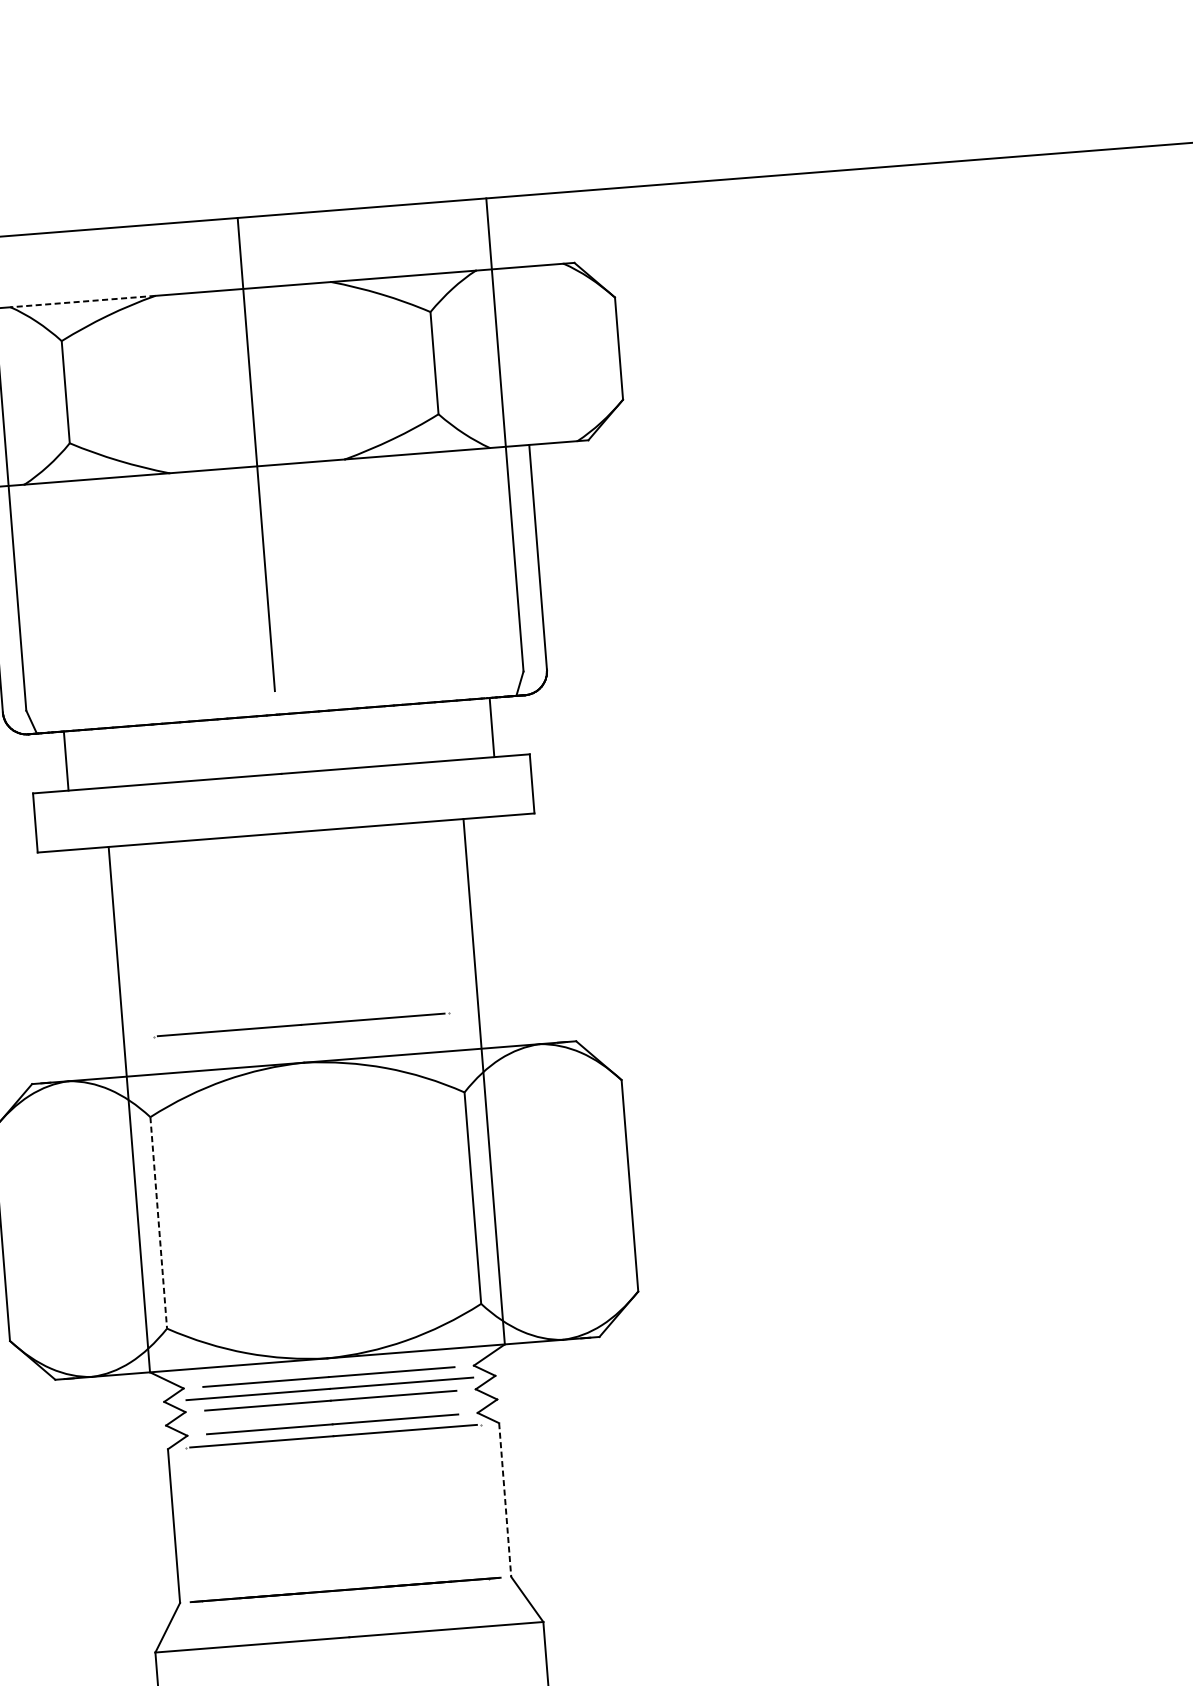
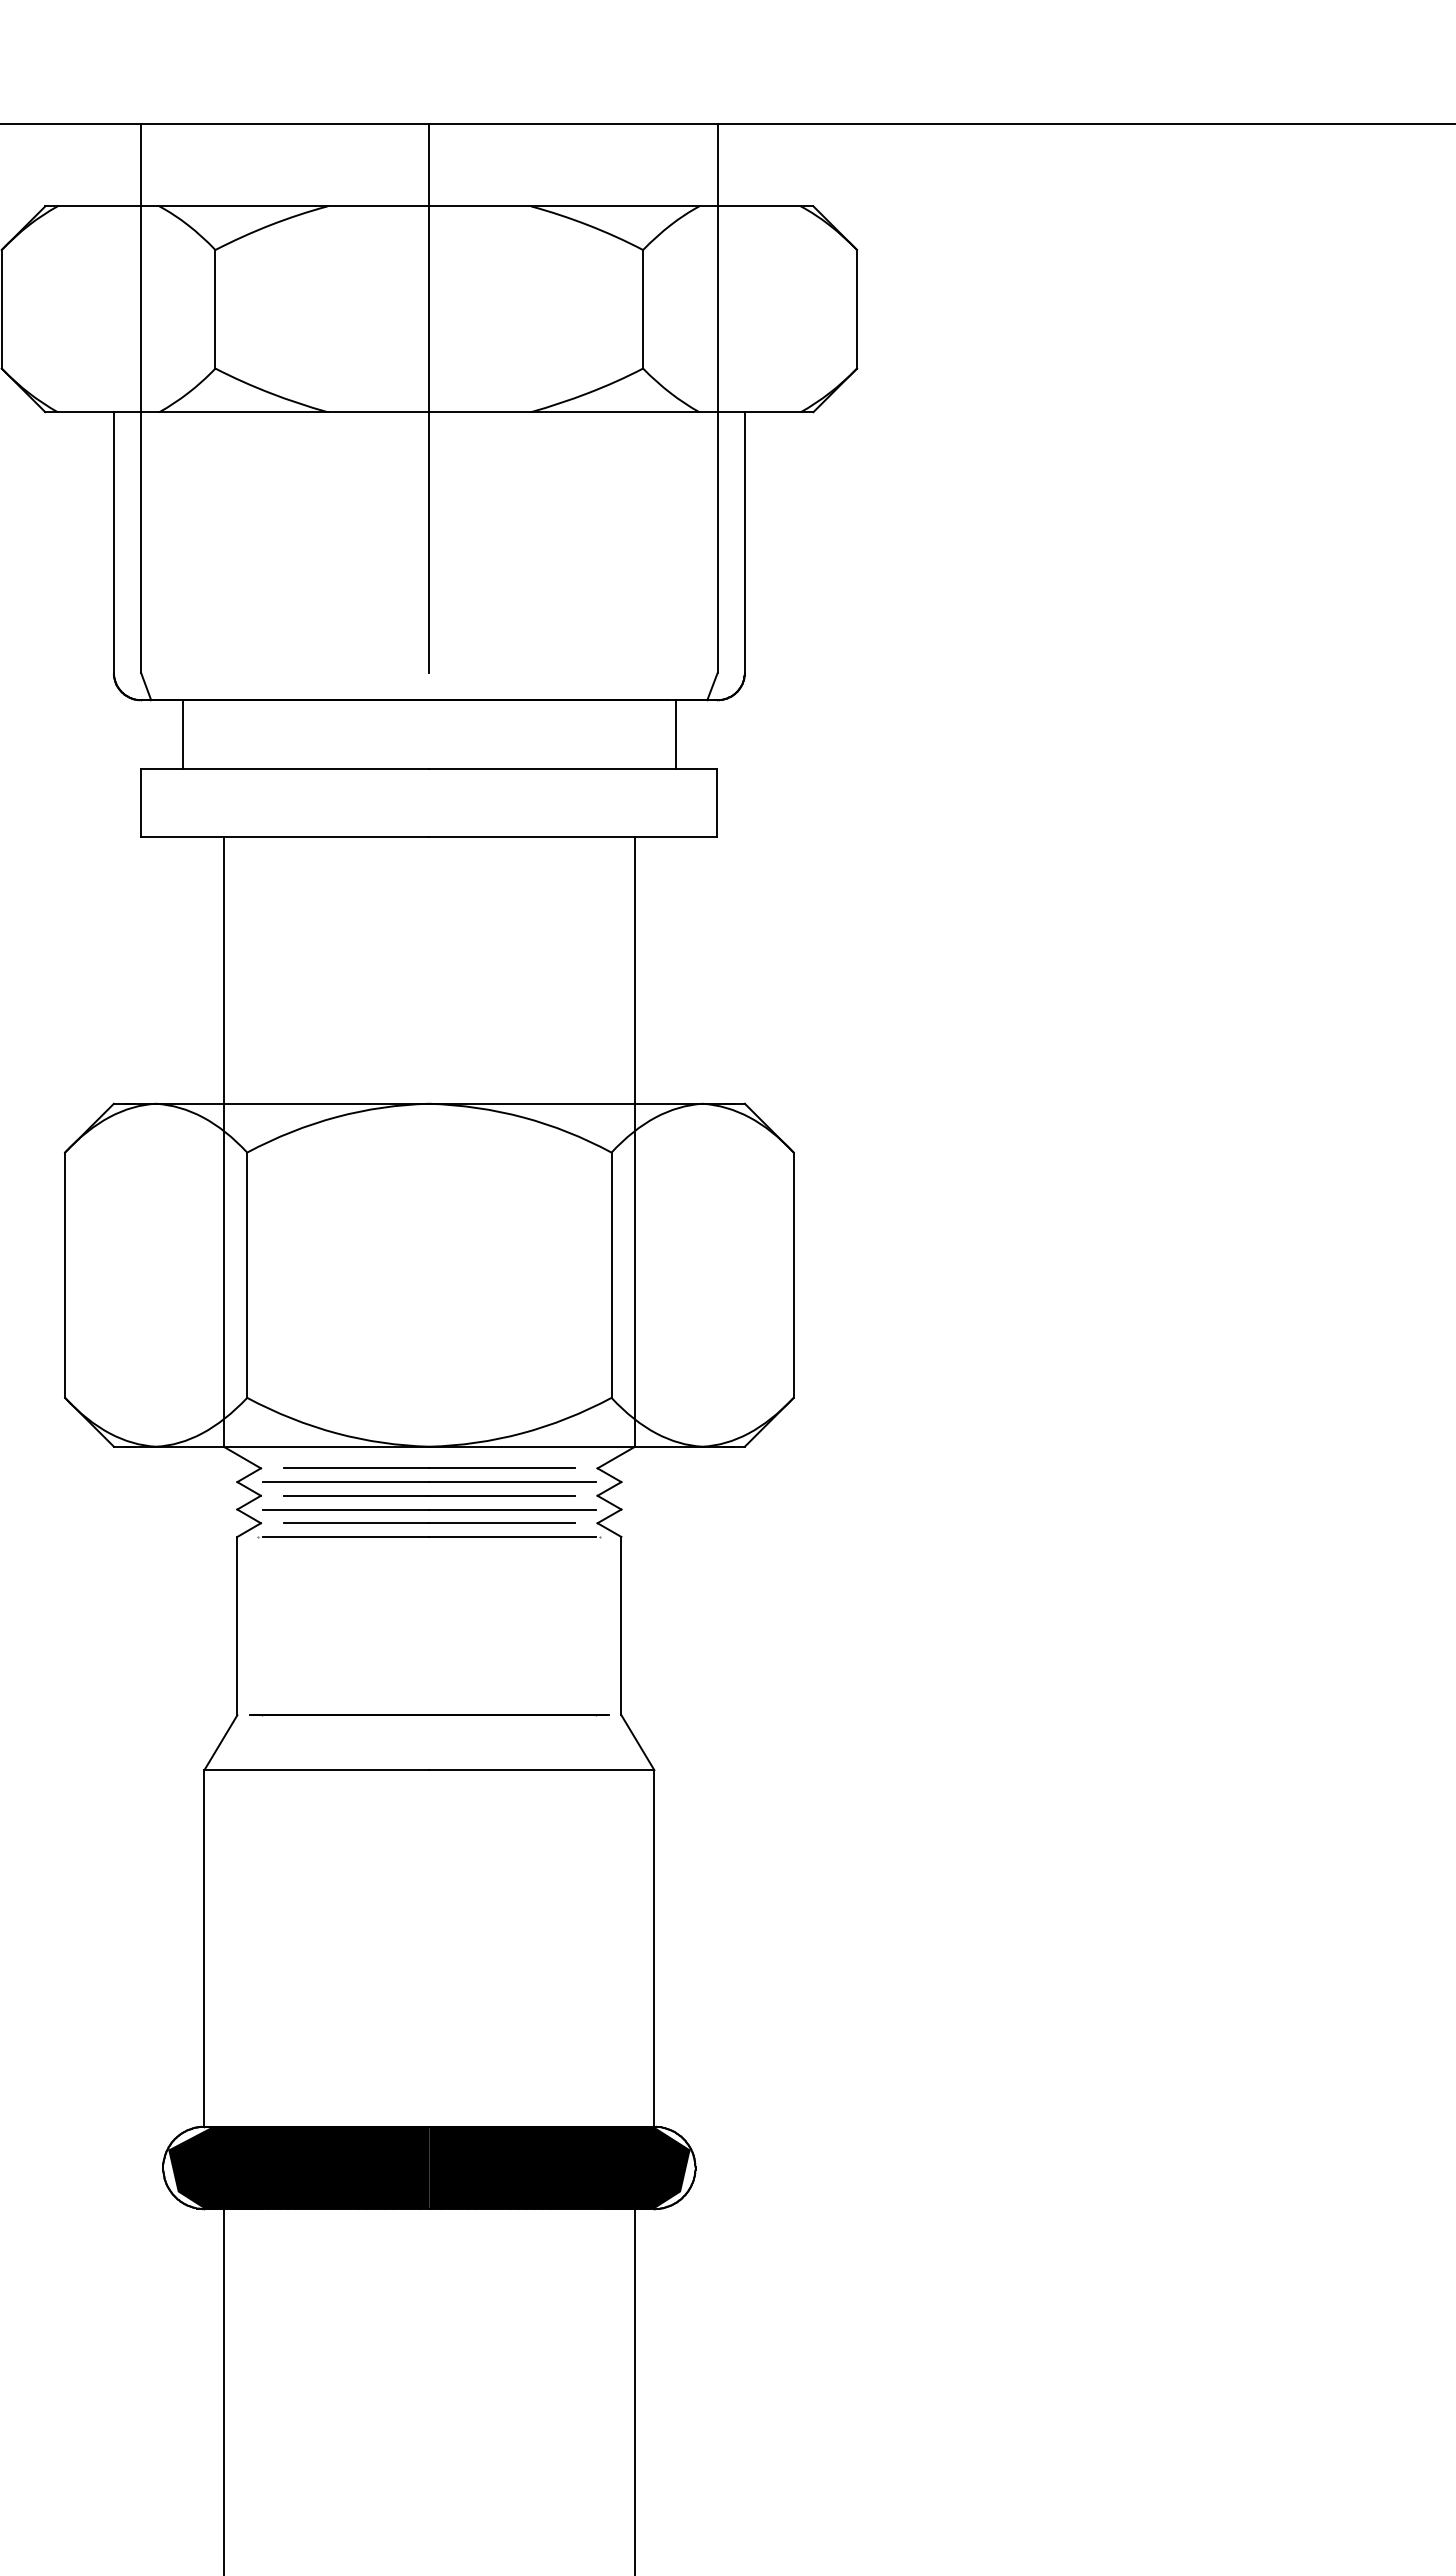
line: (82, 301) -> (243, 206), dashed -> solid
line: (301, 1025) -> (429, 1060), removed
line: (158, 1223) -> (247, 1275), dashed -> solid
line: (331, 1412) -> (429, 1509), added
line: (505, 1500) -> (621, 1626), dashed -> solid

